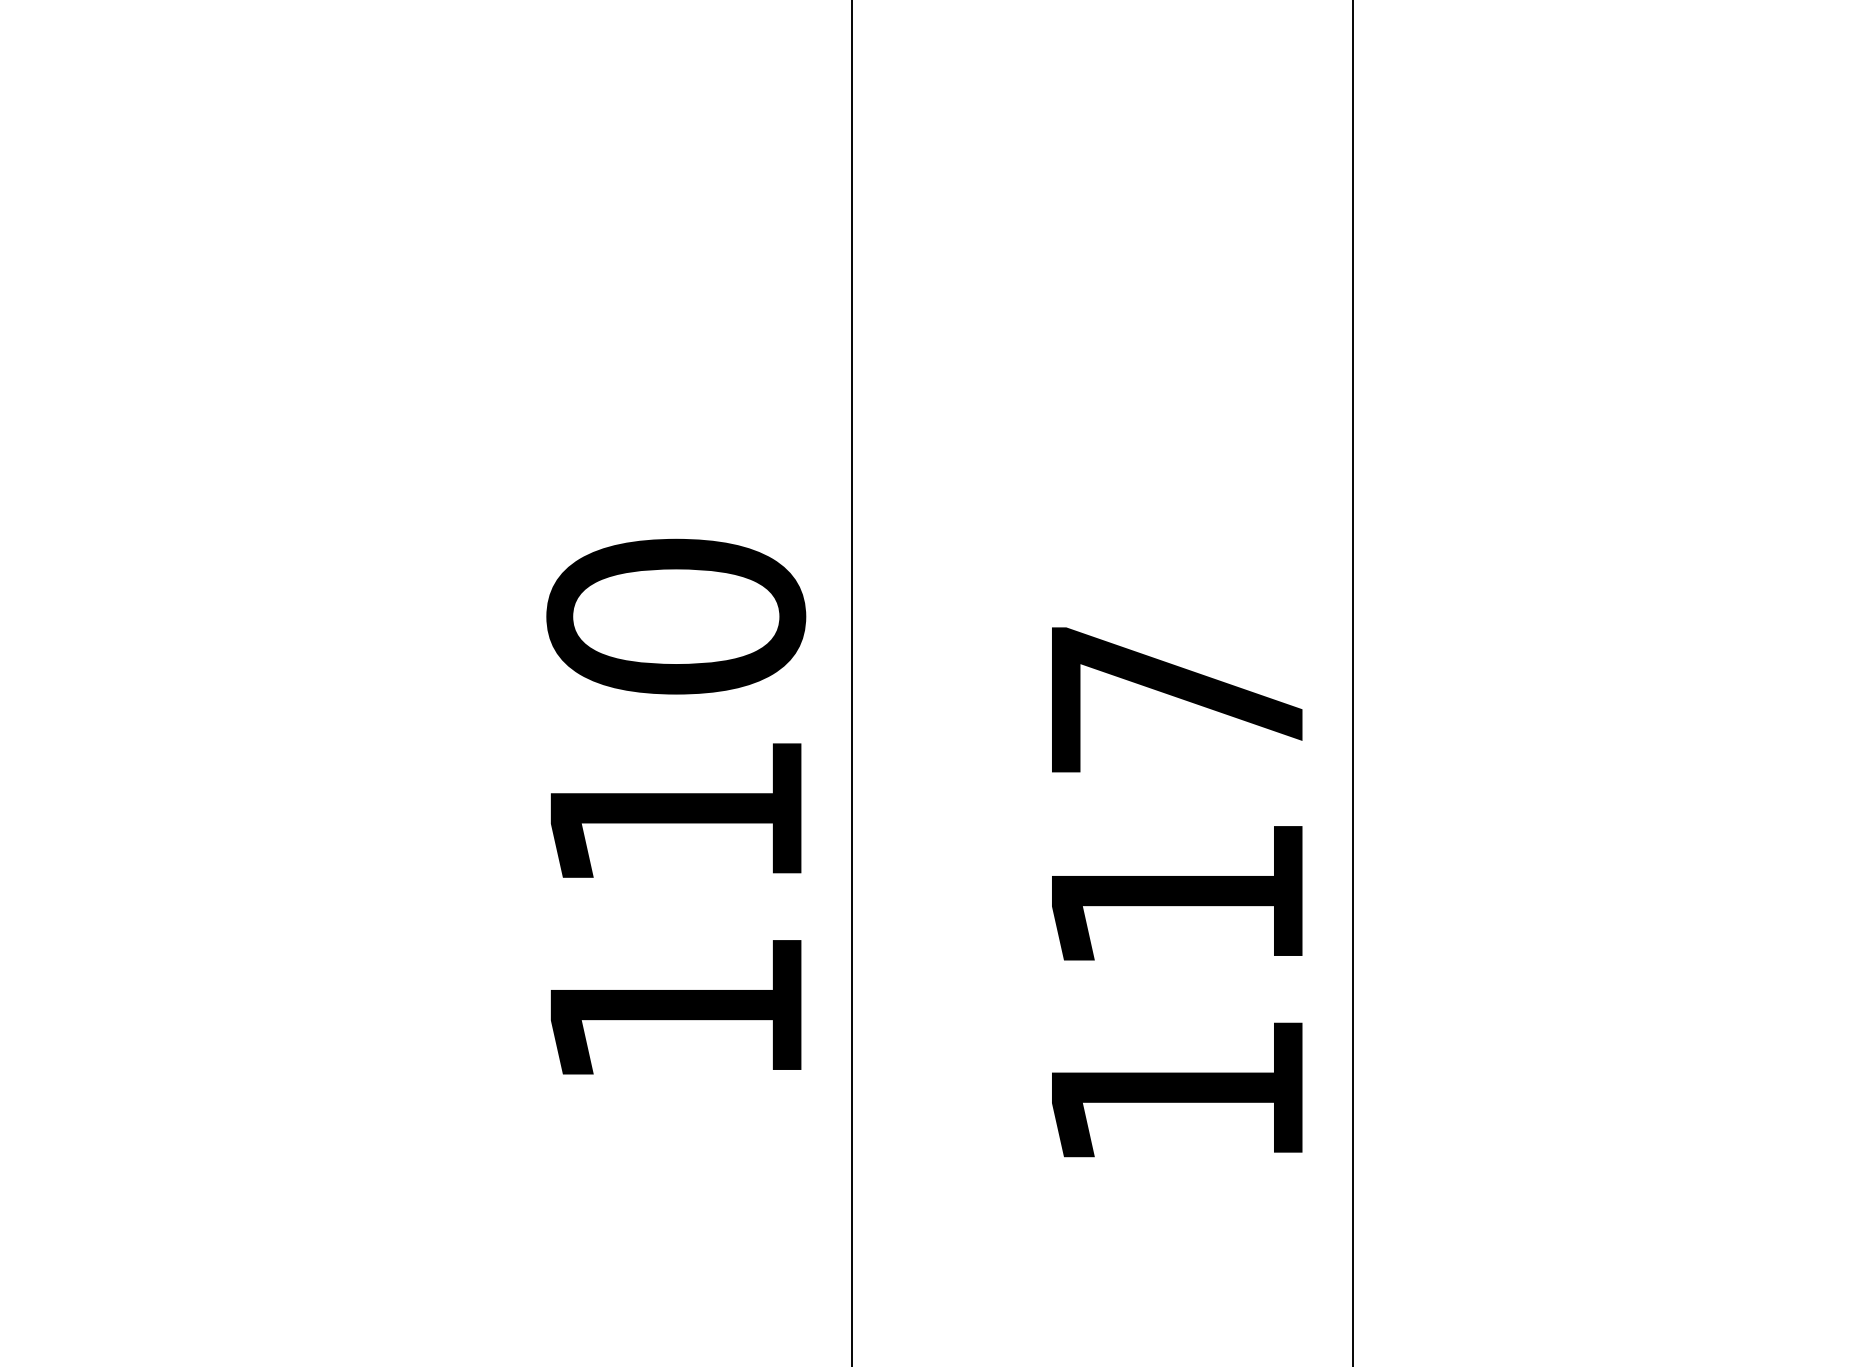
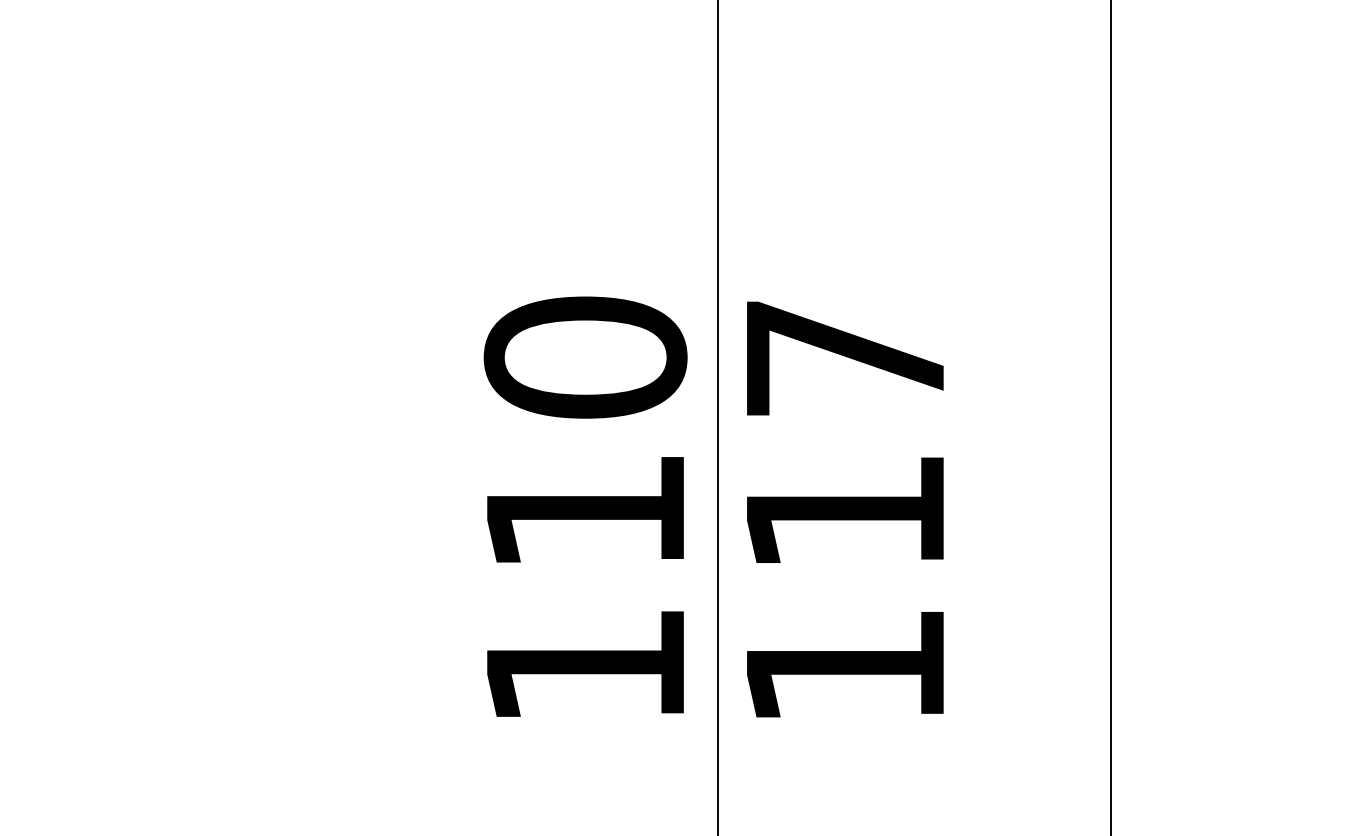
text: (676, 806) -> (585, 506), moved
text: (1177, 892) -> (845, 509), moved

